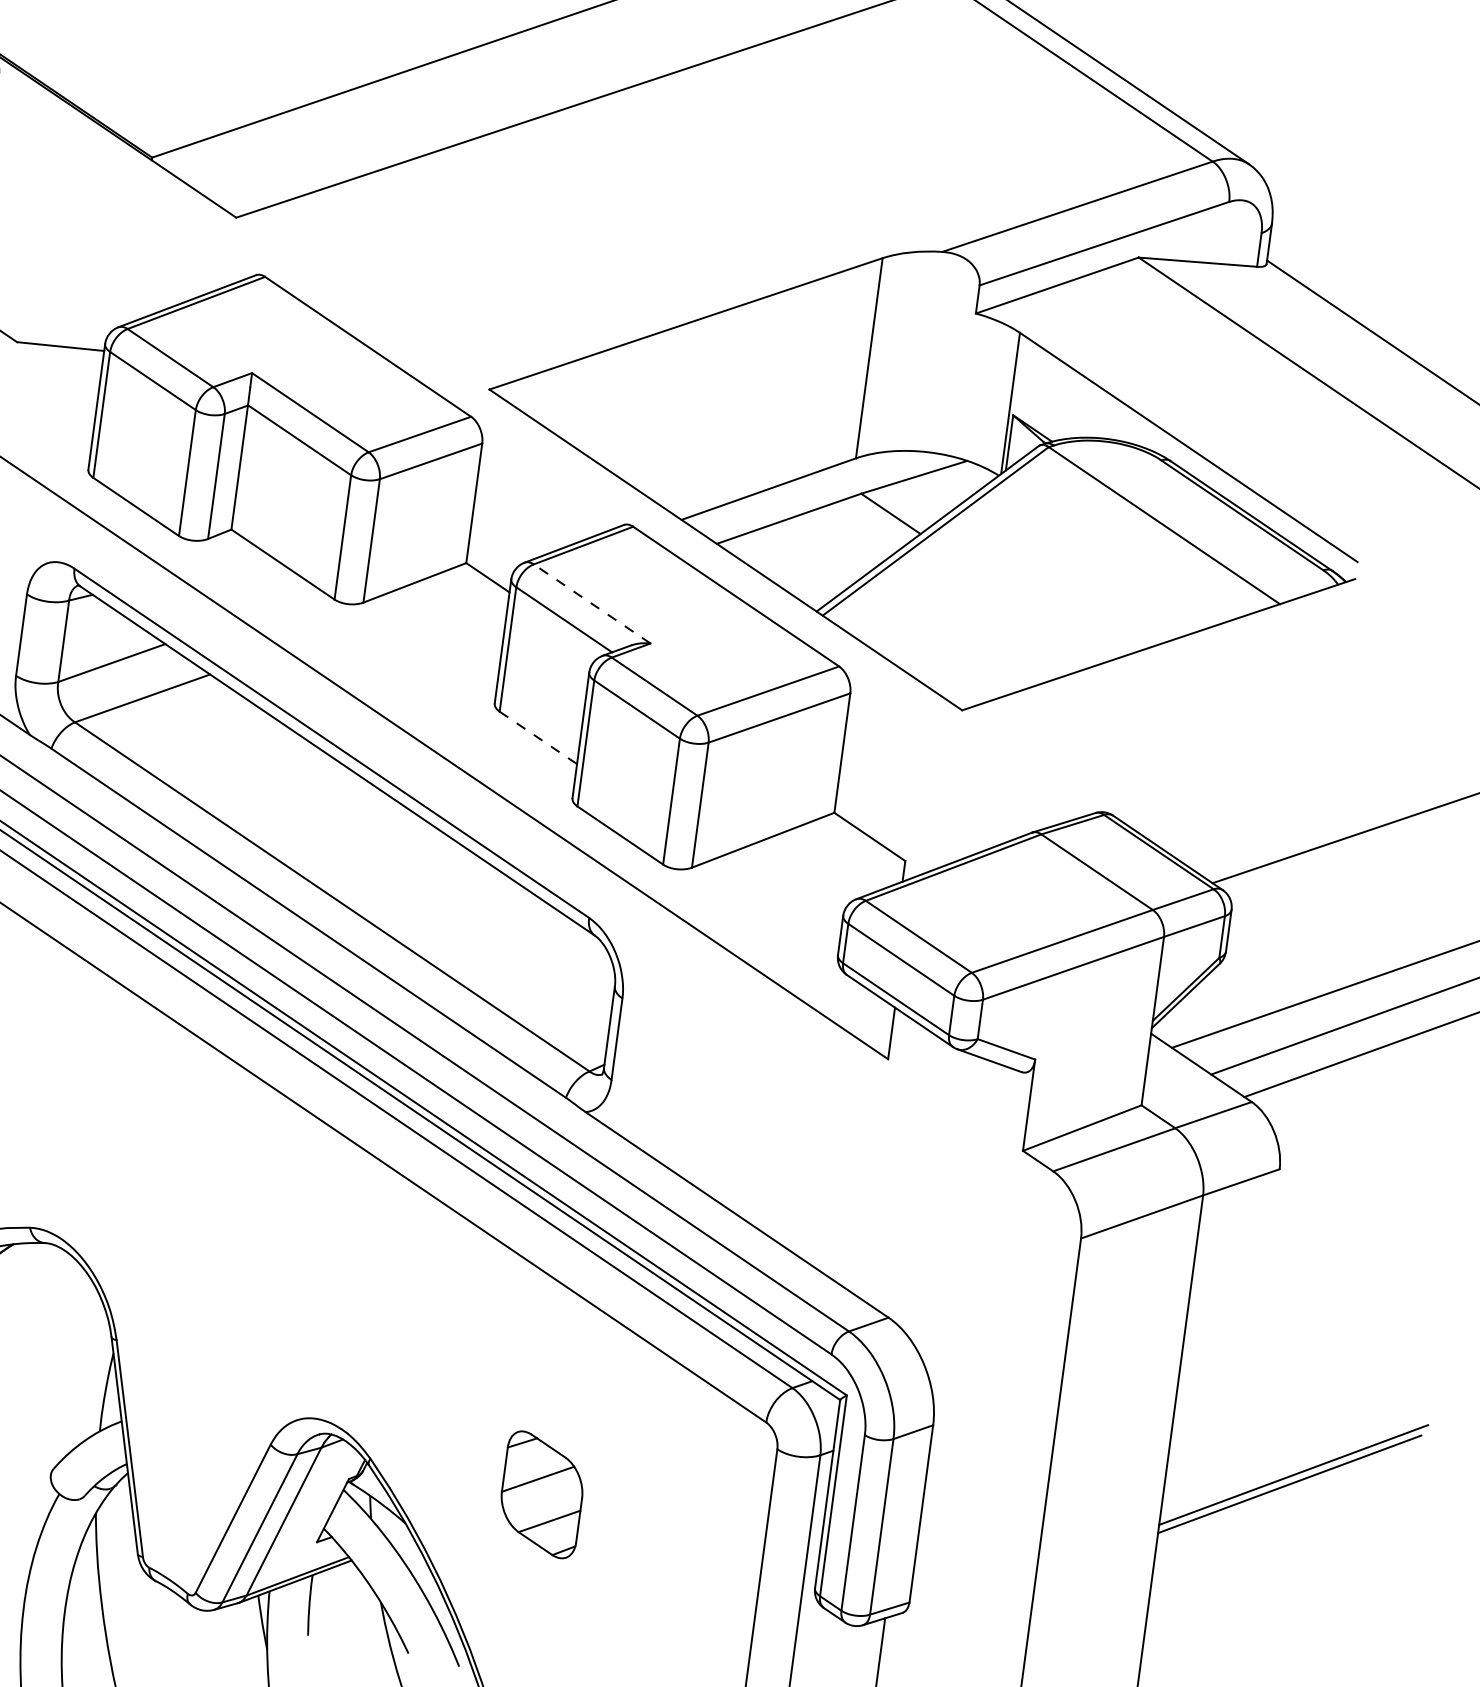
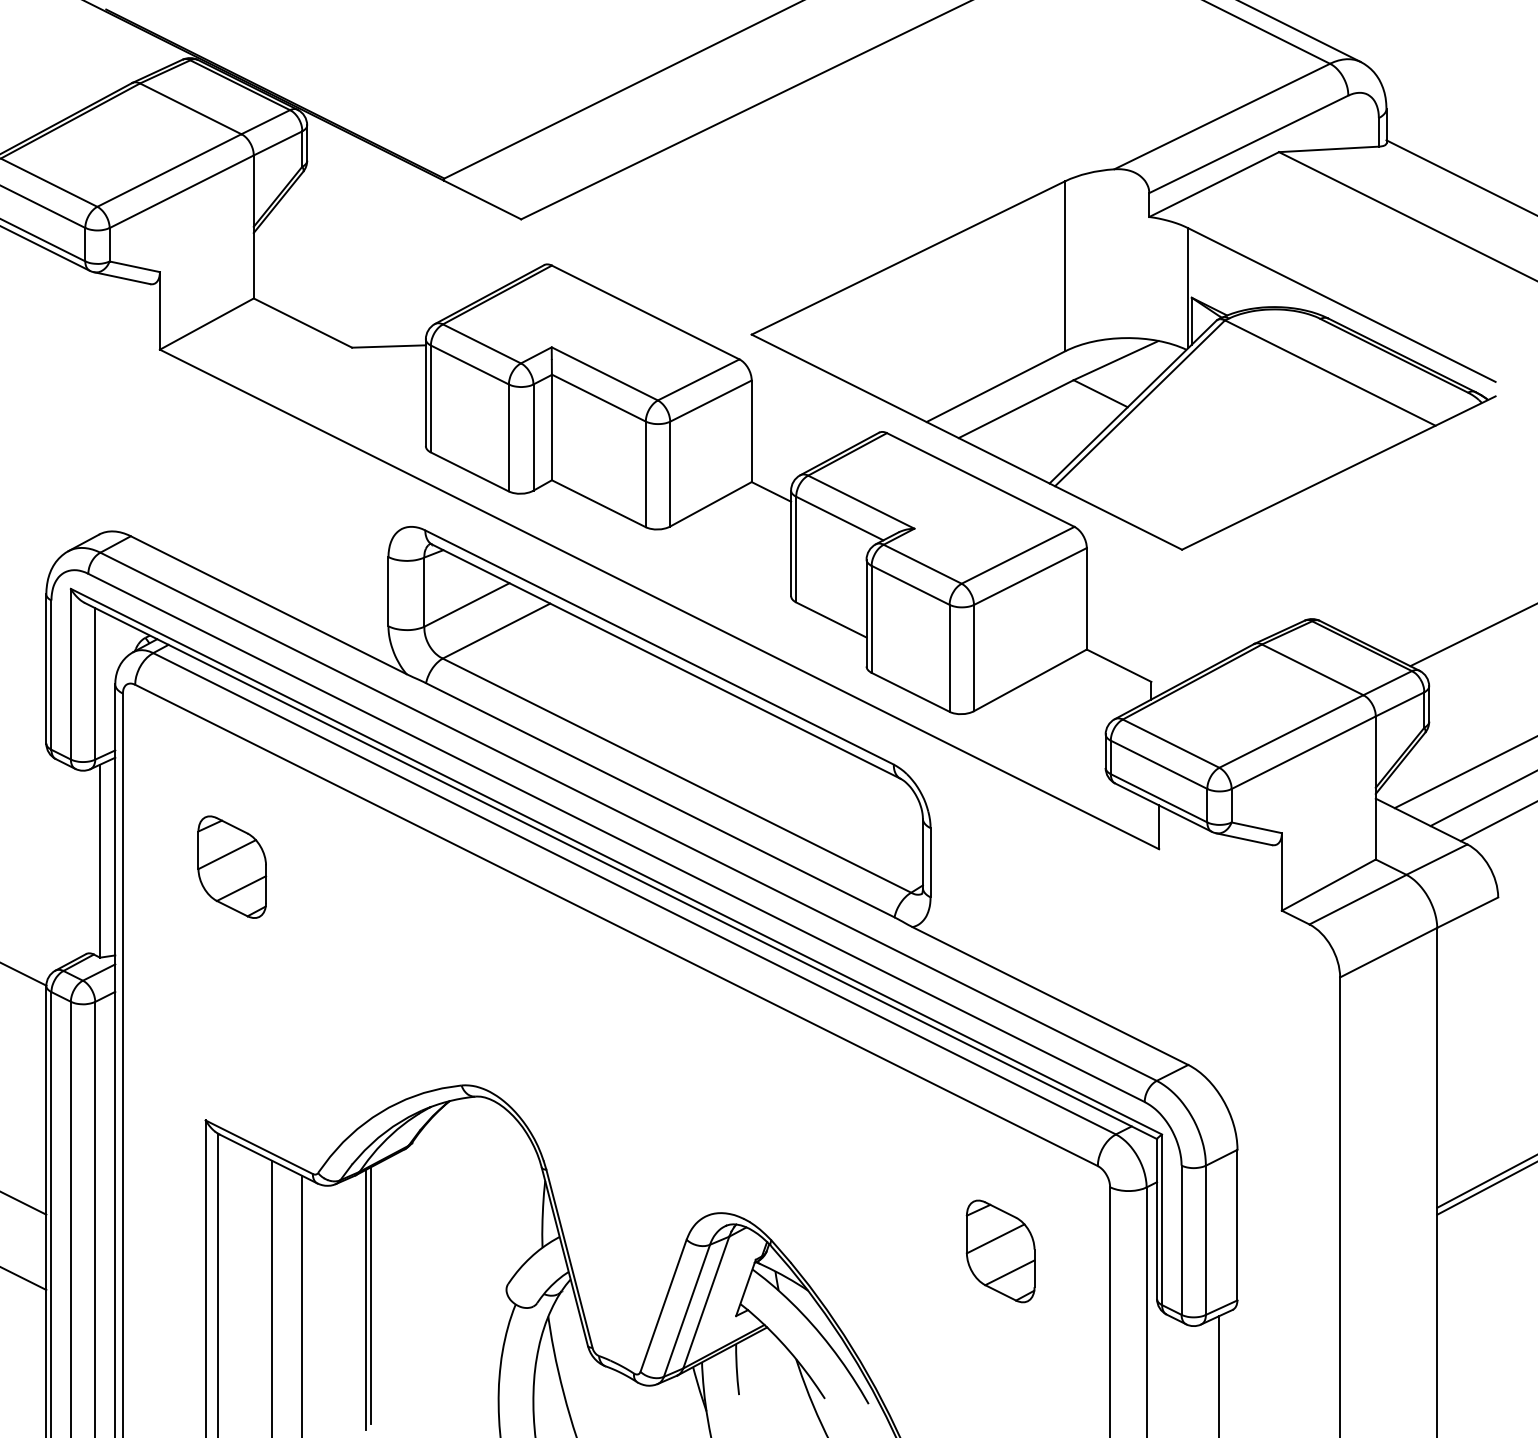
line: (591, 603) -> (860, 501), dashed -> solid
line: (538, 738) -> (831, 620), dashed -> solid
part: (541, 1494) -> (1000, 1251), moved

